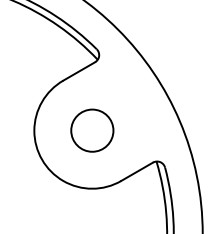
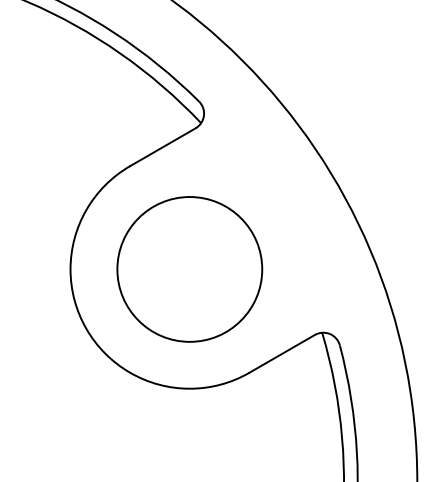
circle: (92, 130) -> (190, 268), size x1.67

